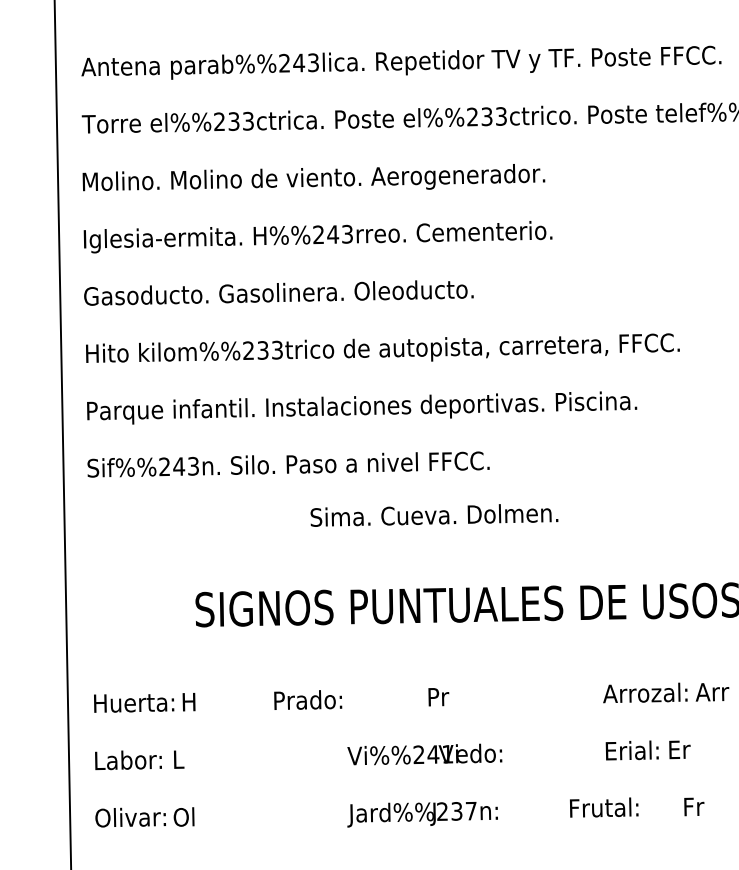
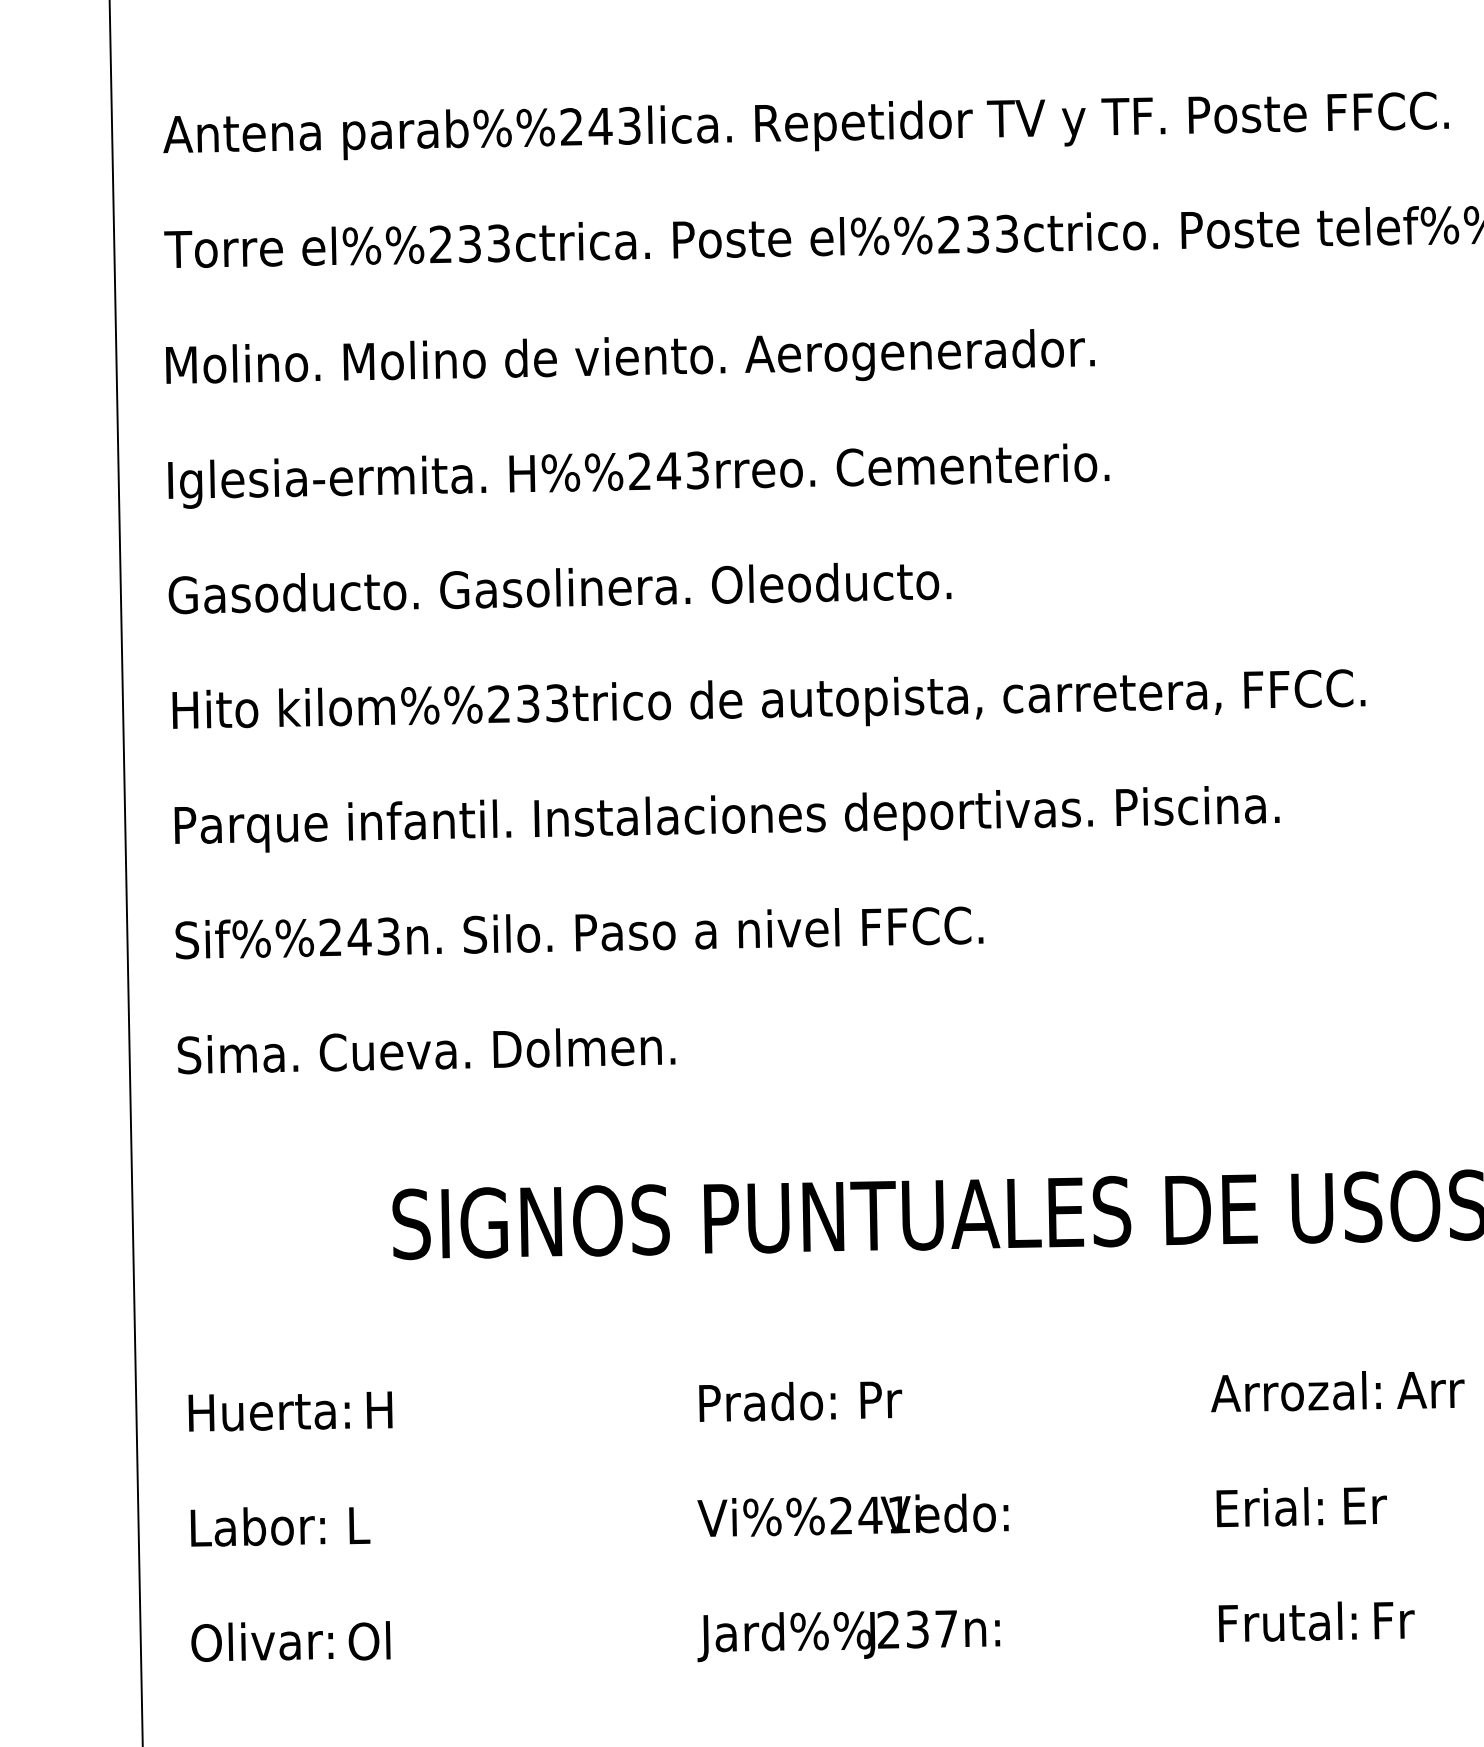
text: (434, 515) -> (426, 1051), moved
text: (308, 699) -> (768, 1400), moved
text: (604, 807) -> (1288, 1621), moved

